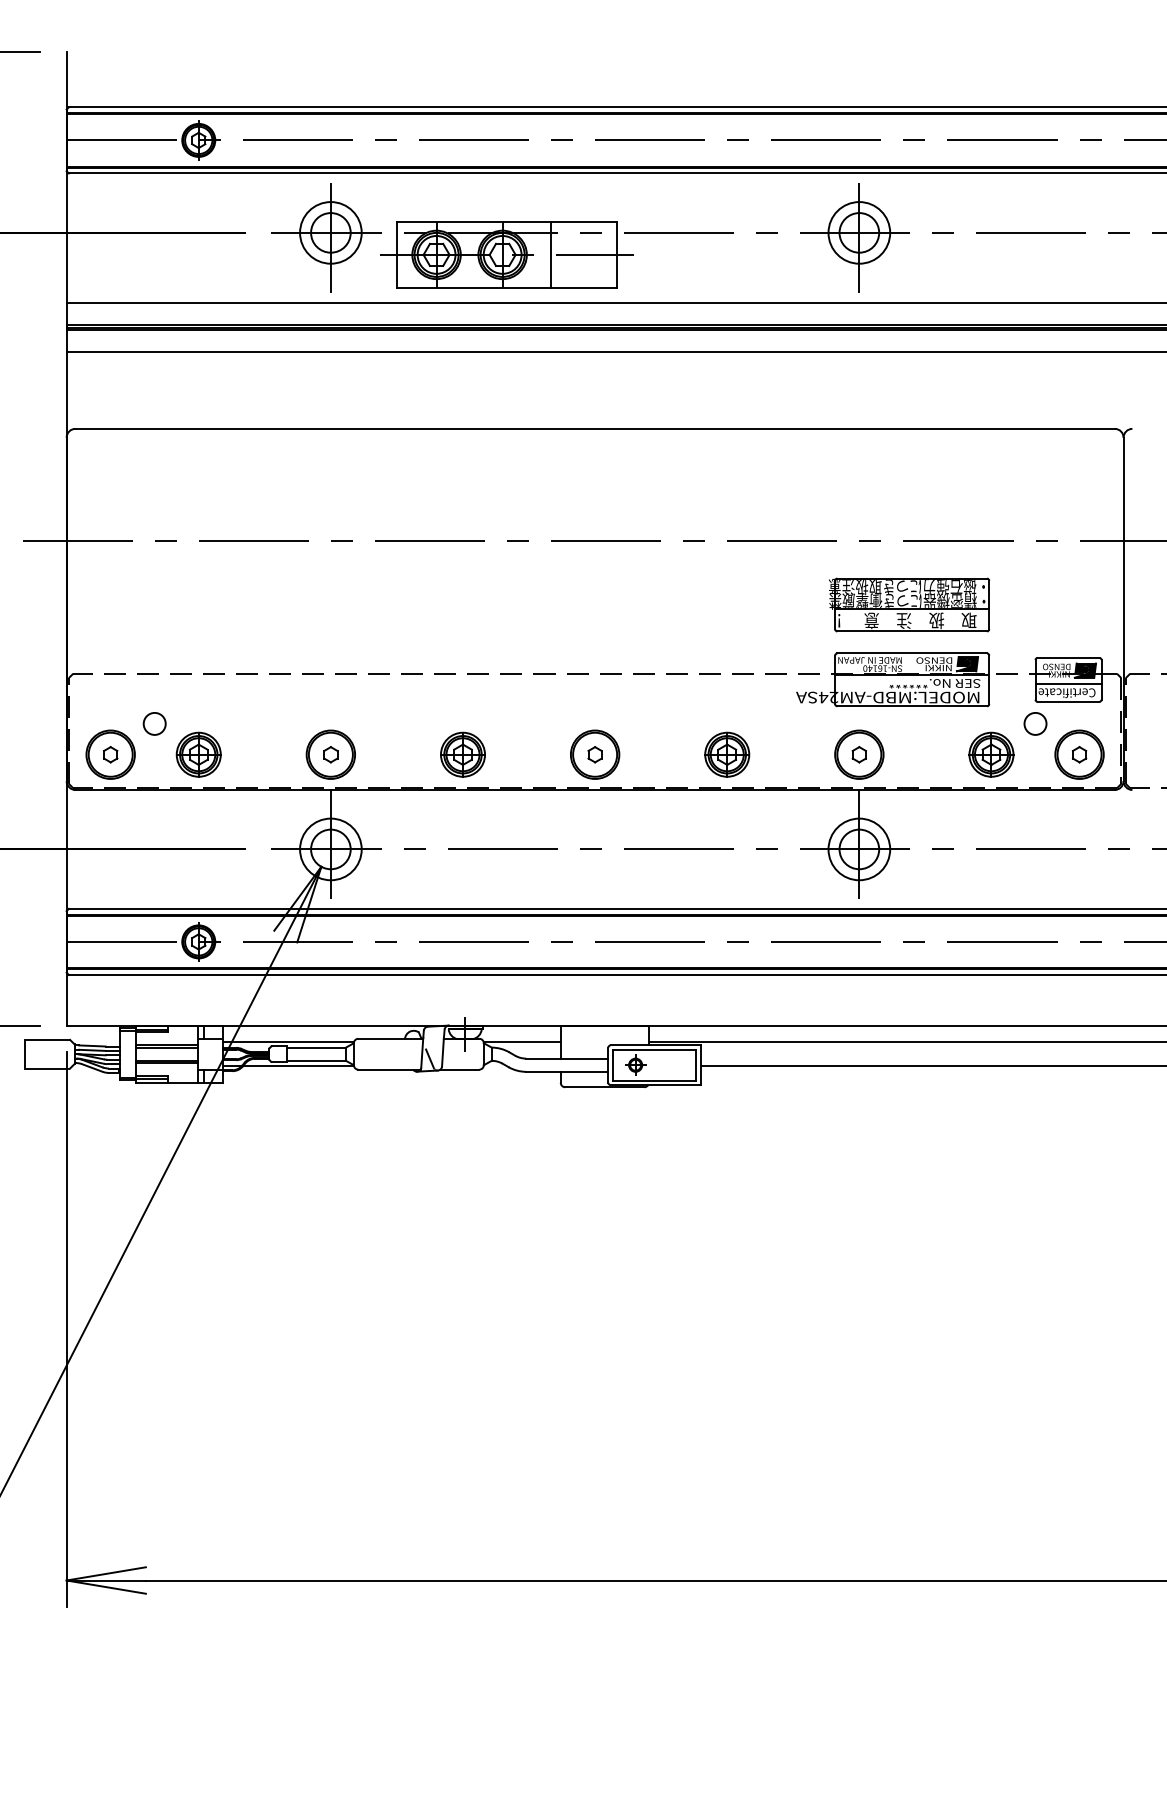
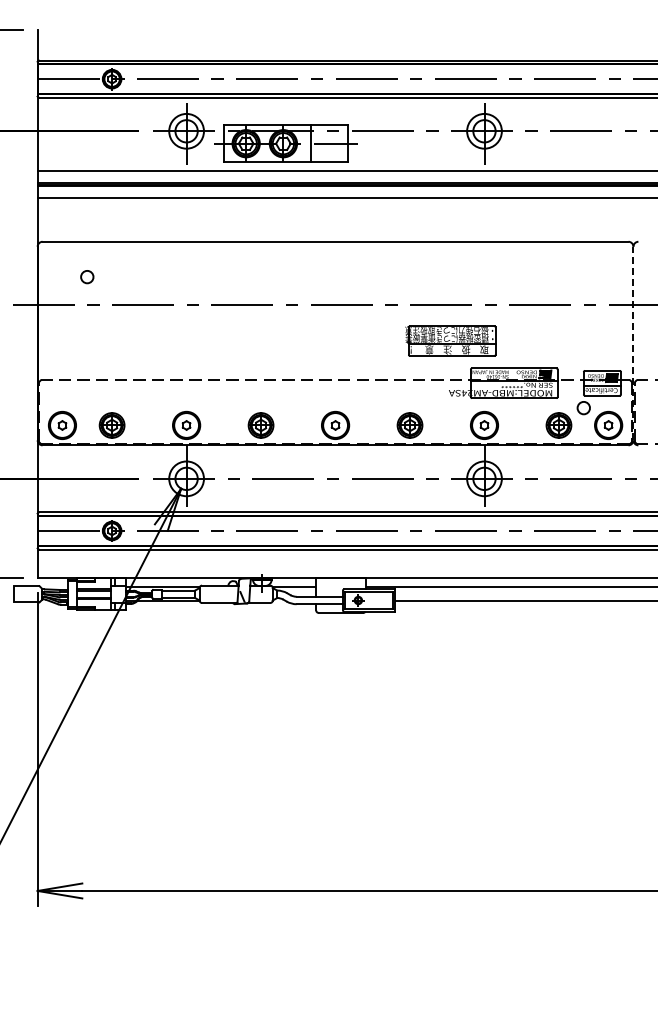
part: (909, 603) -> (450, 340), moved
line: (1123, 609) -> (633, 343), solid -> dashed
circle: (155, 724) -> (87, 277), moved

